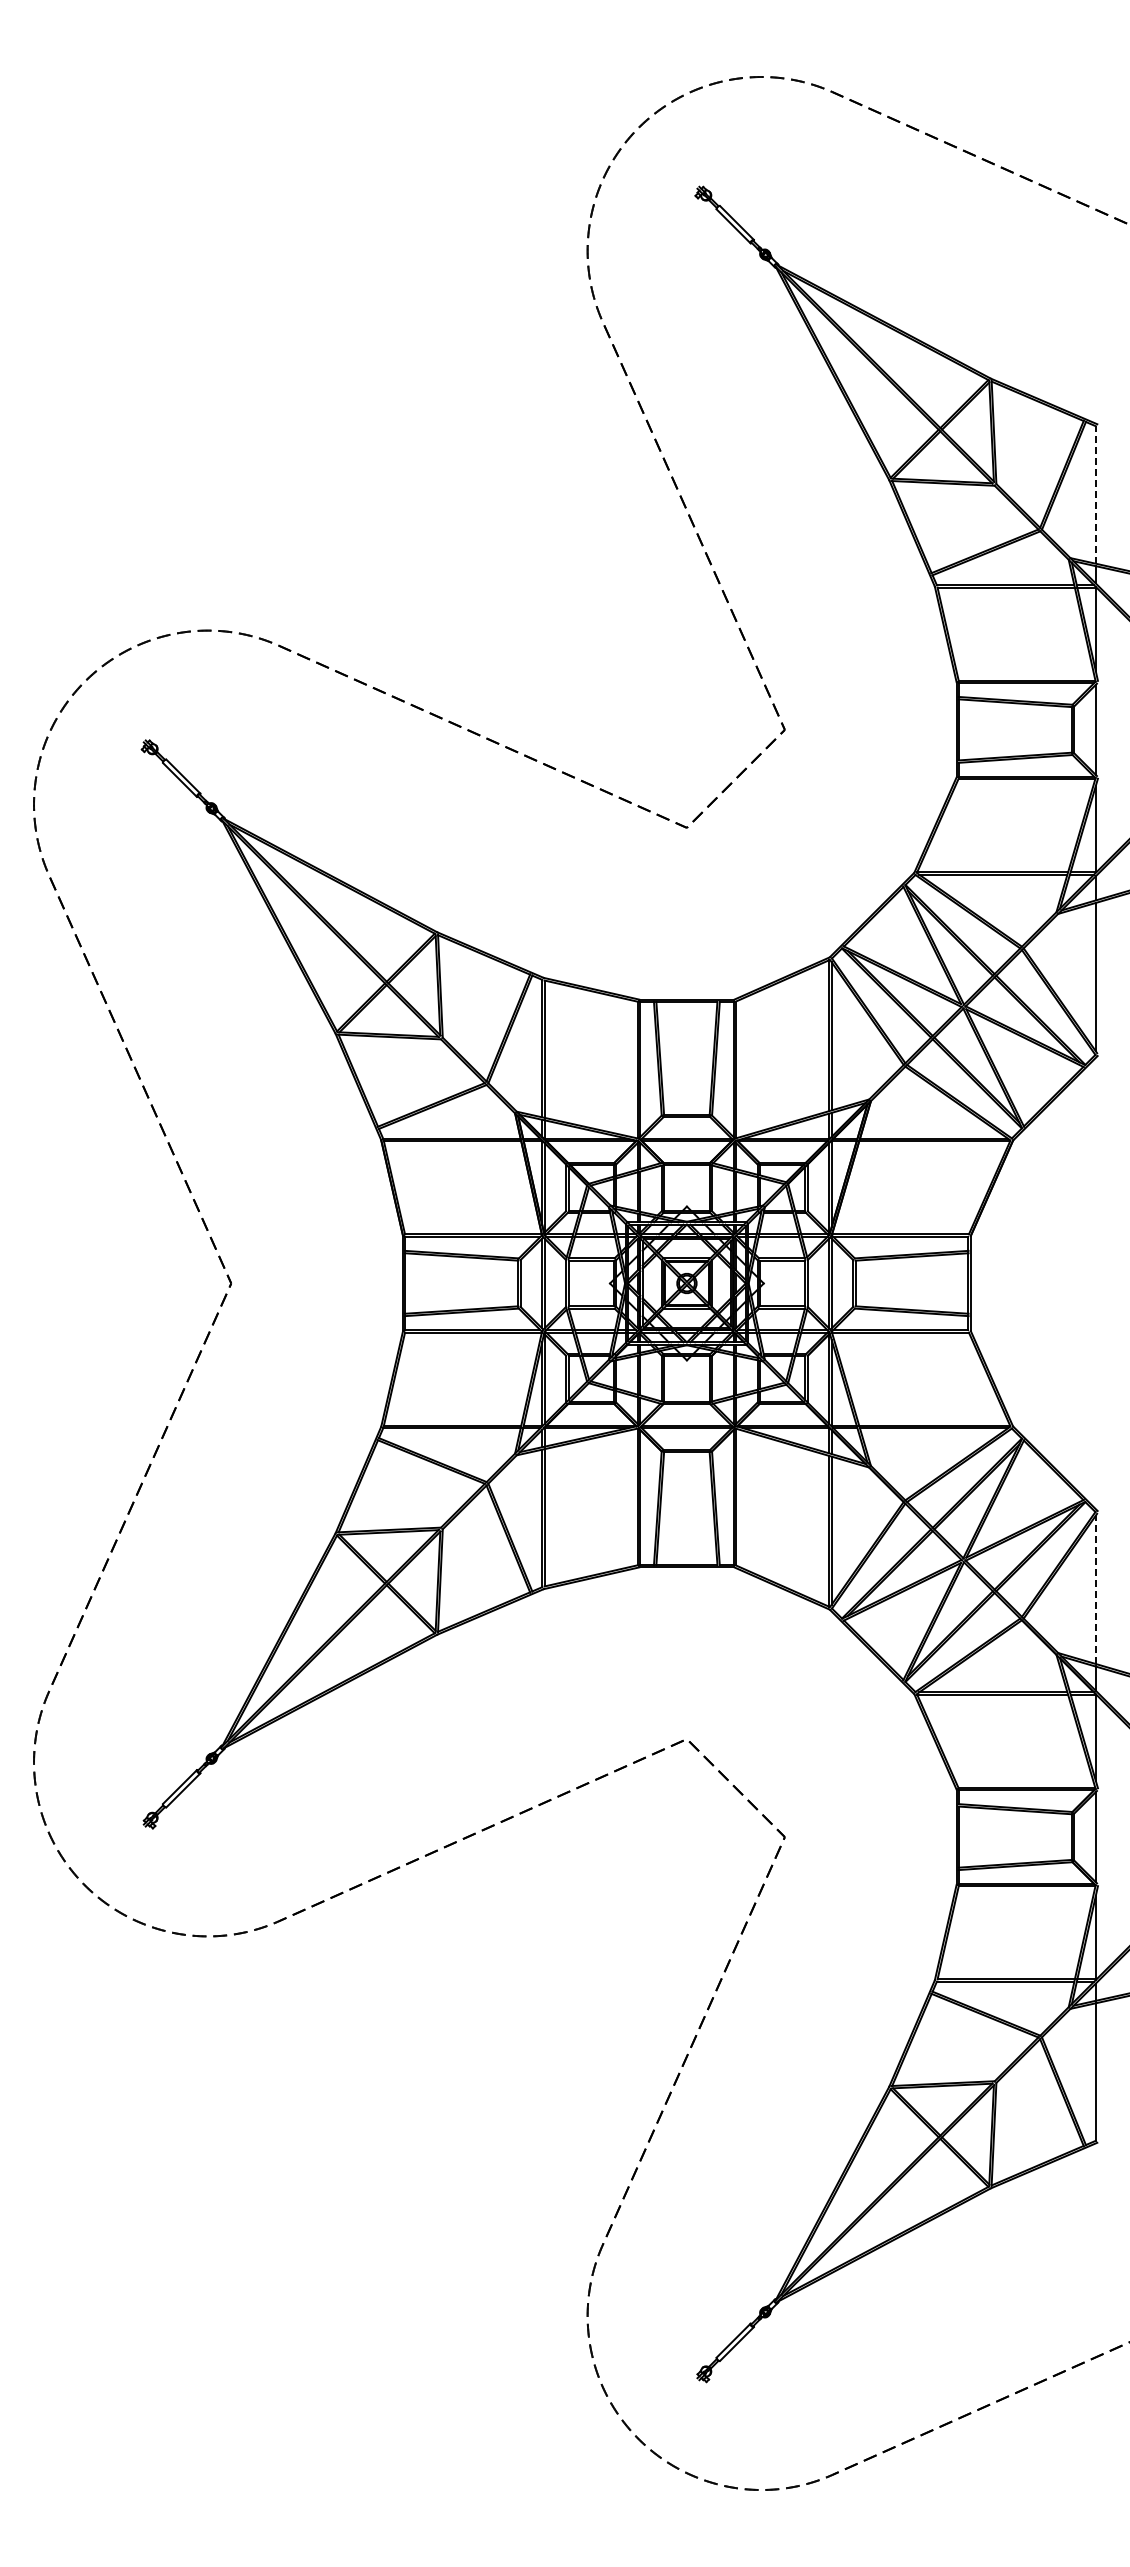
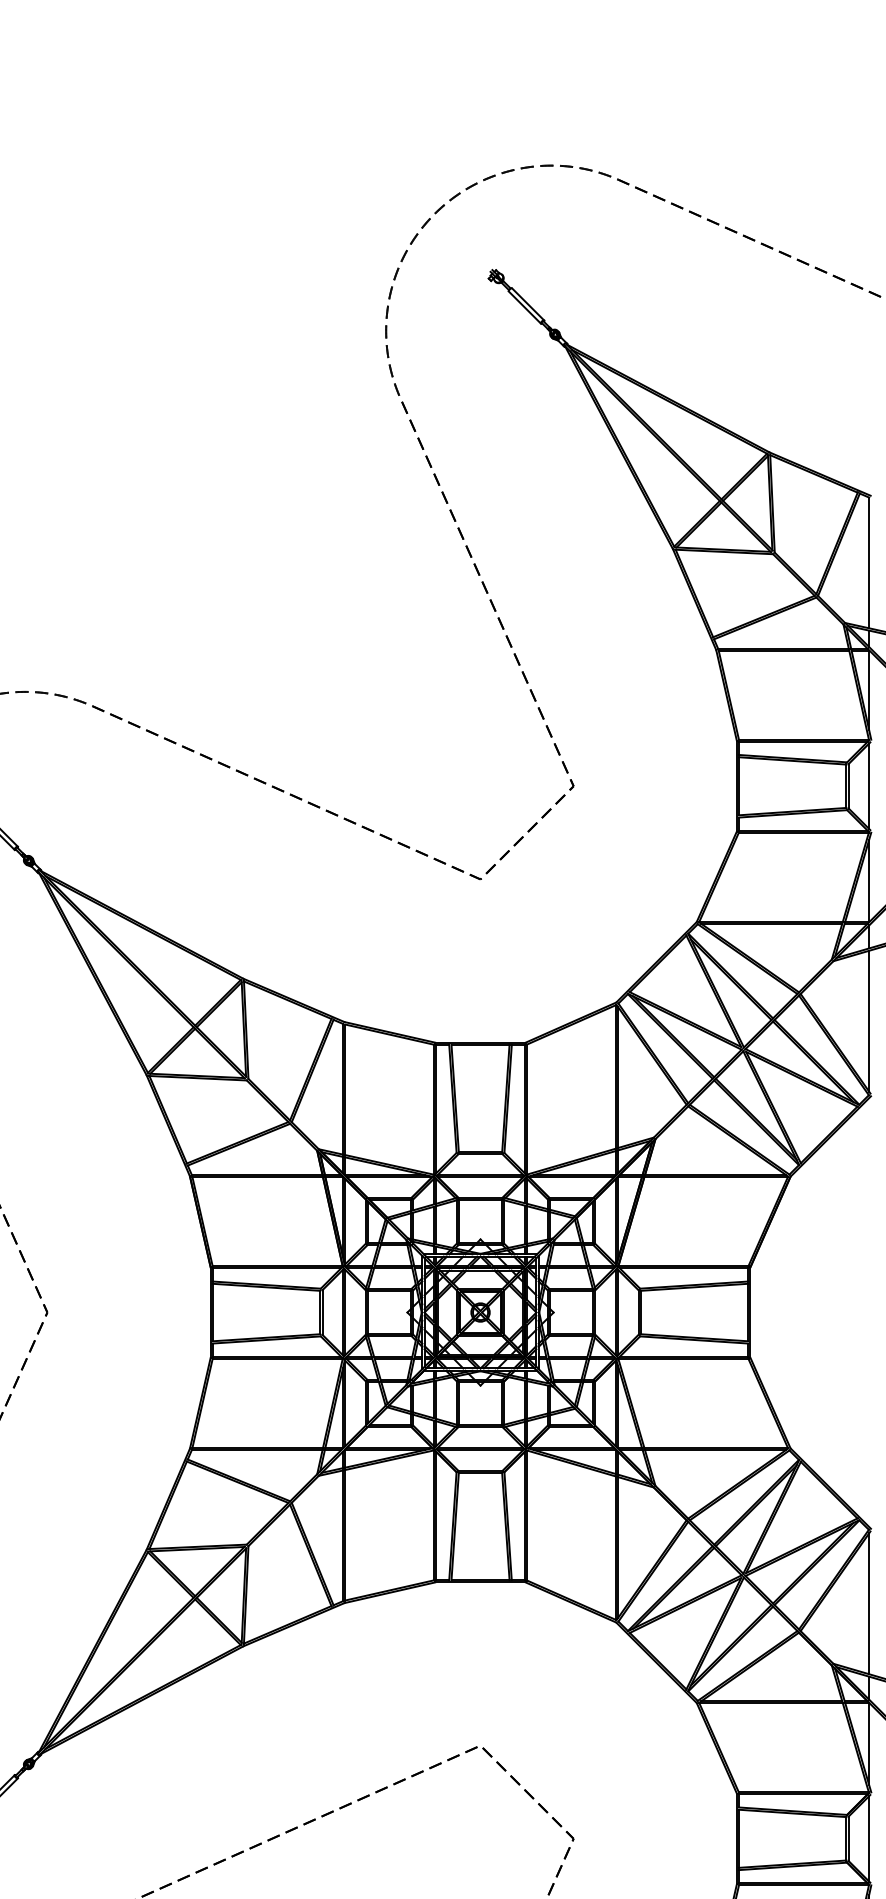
line: (1095, 494) -> (868, 562), dashed -> solid
line: (1095, 1589) -> (868, 1603), dashed -> solid

